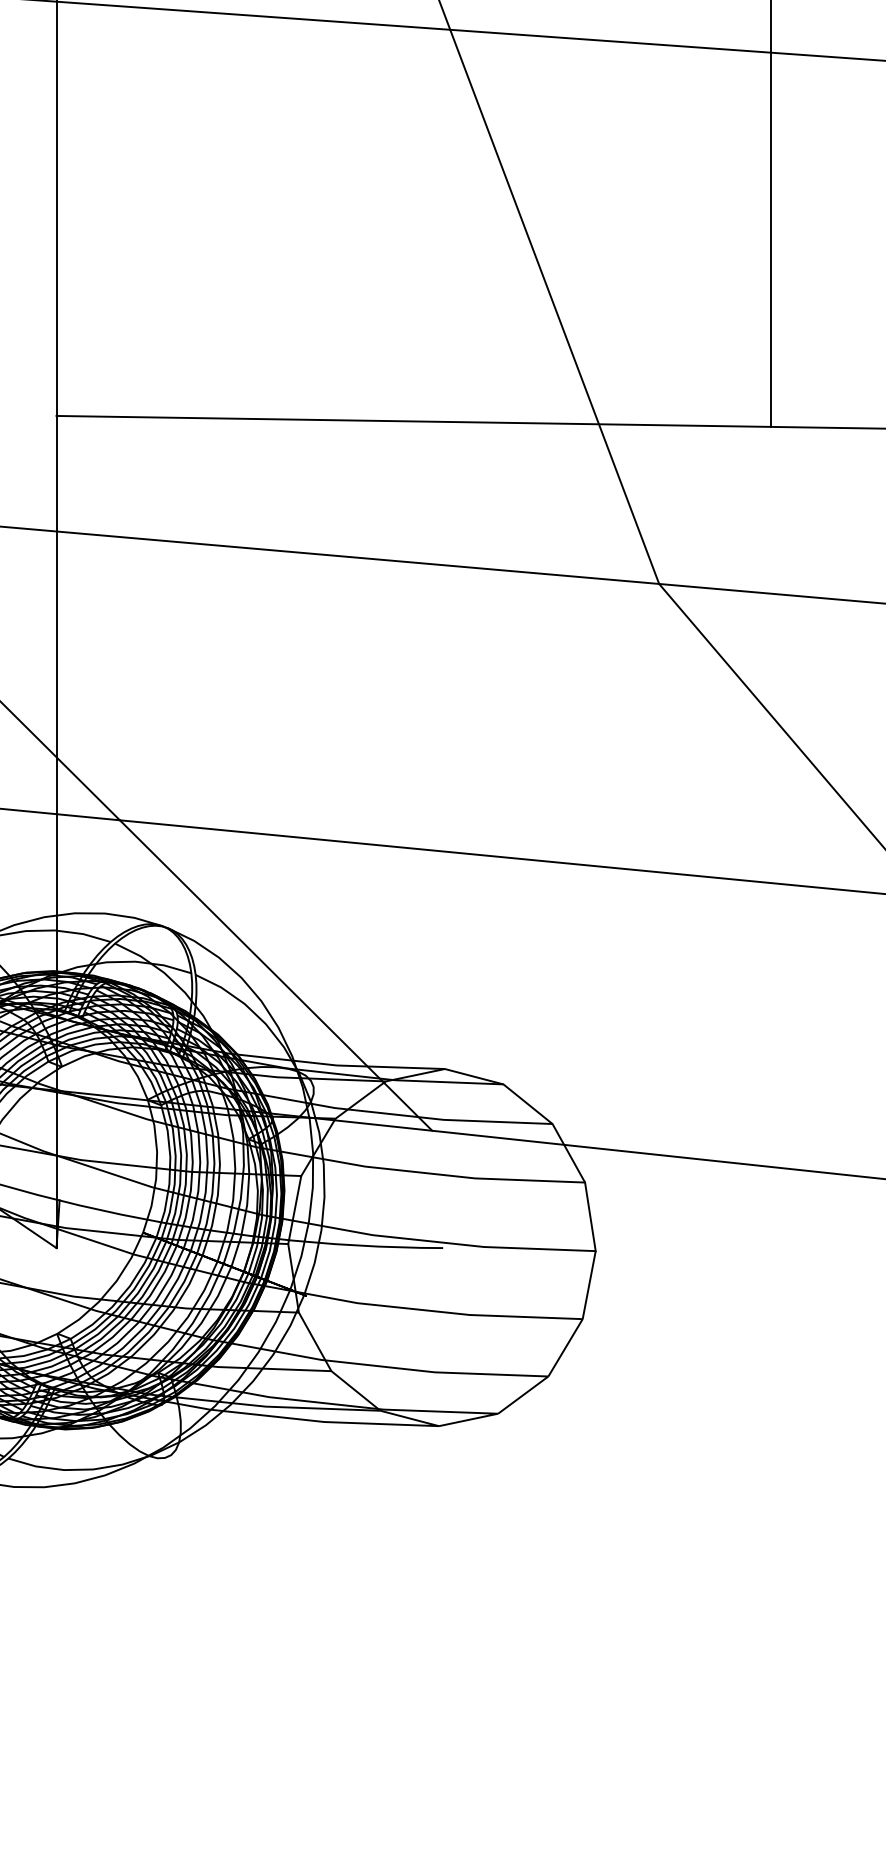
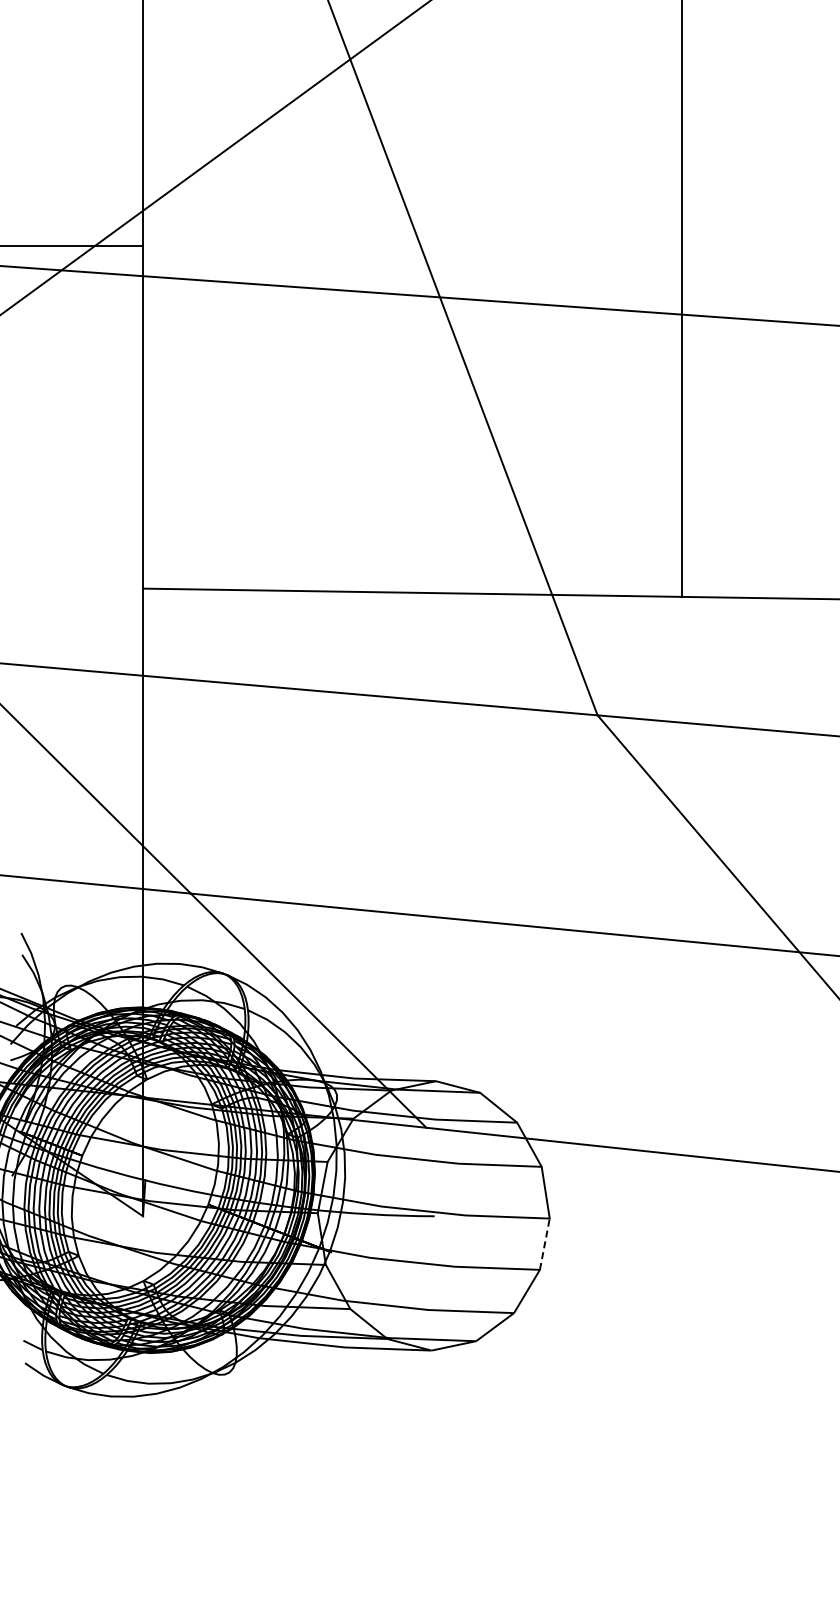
line: (588, 1284) -> (544, 1243), solid -> dashed

